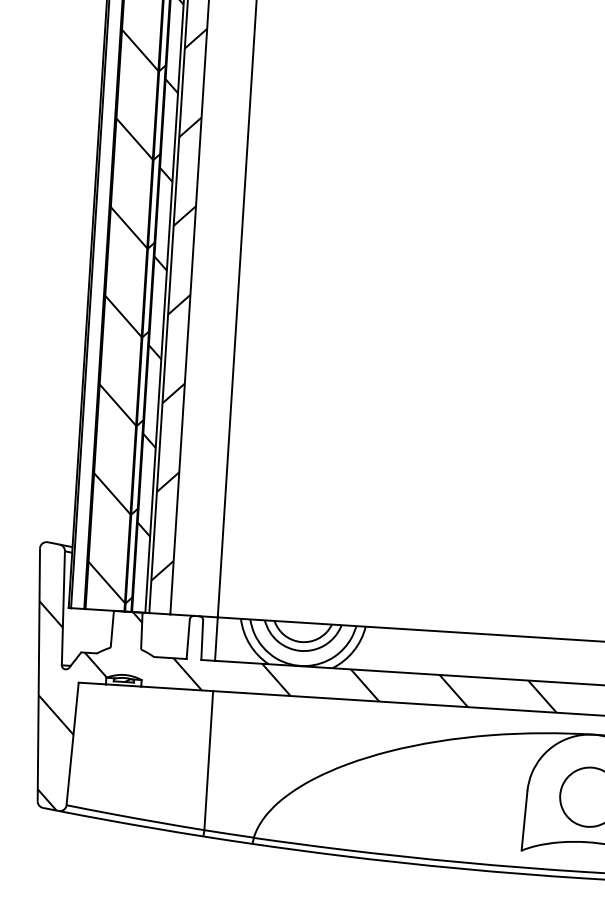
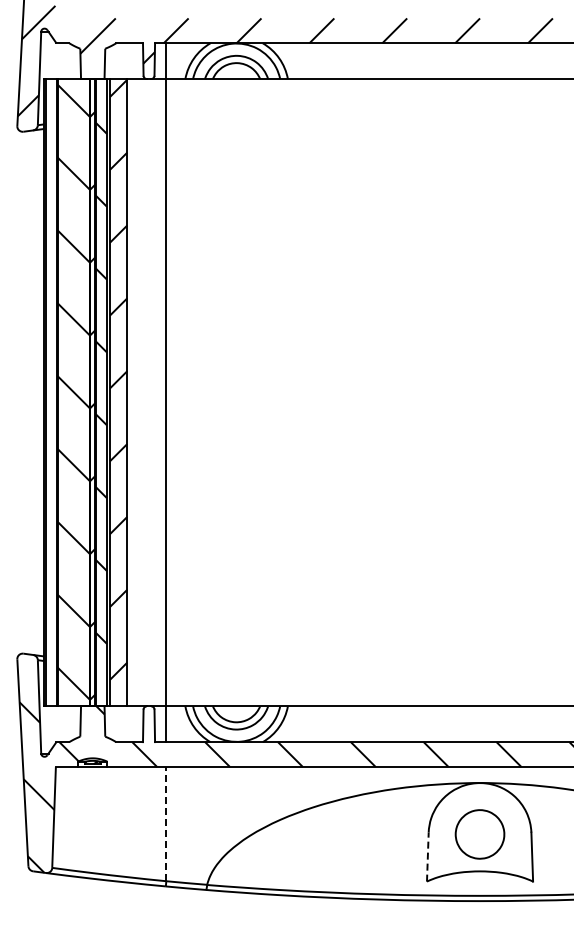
line: (209, 759) -> (166, 823), solid -> dashed
line: (524, 821) -> (427, 857), solid -> dashed

